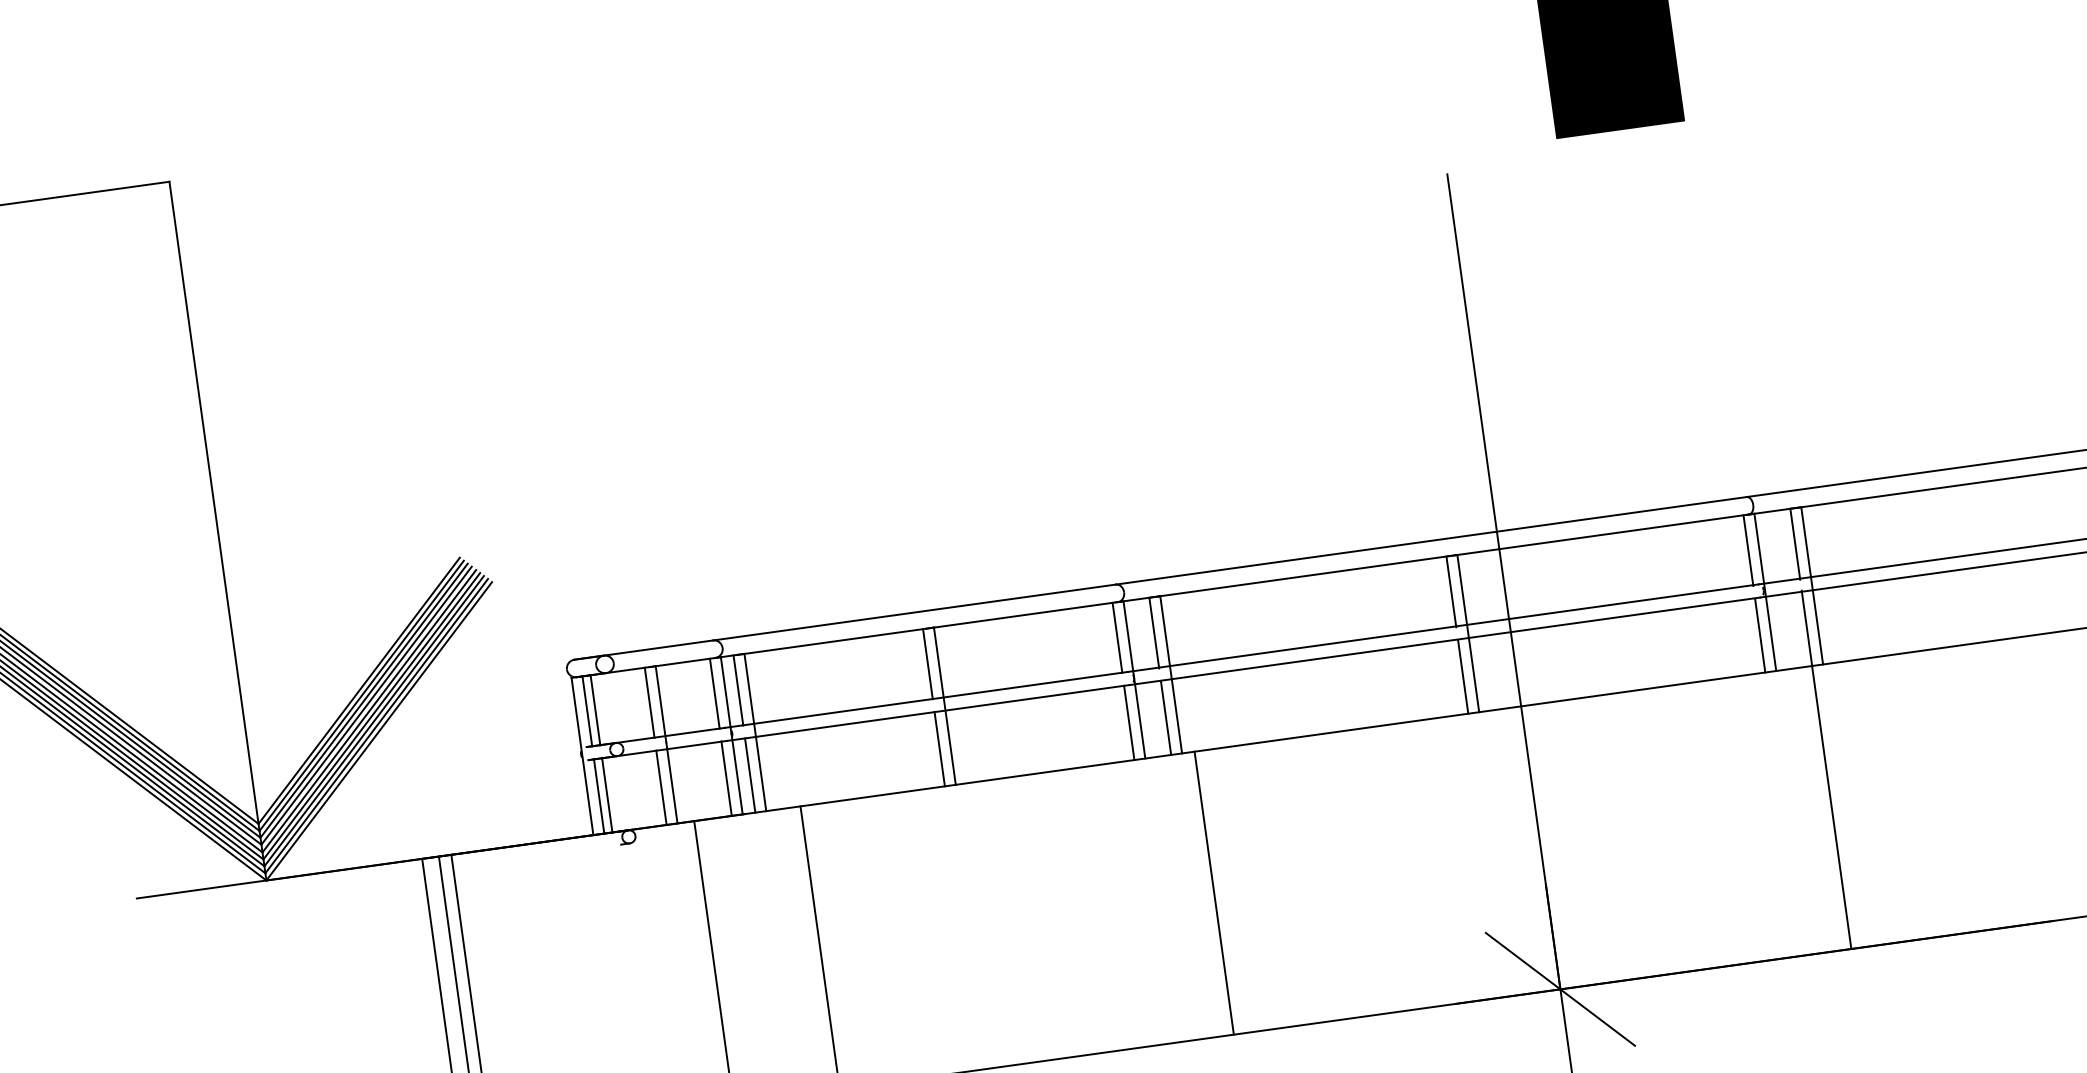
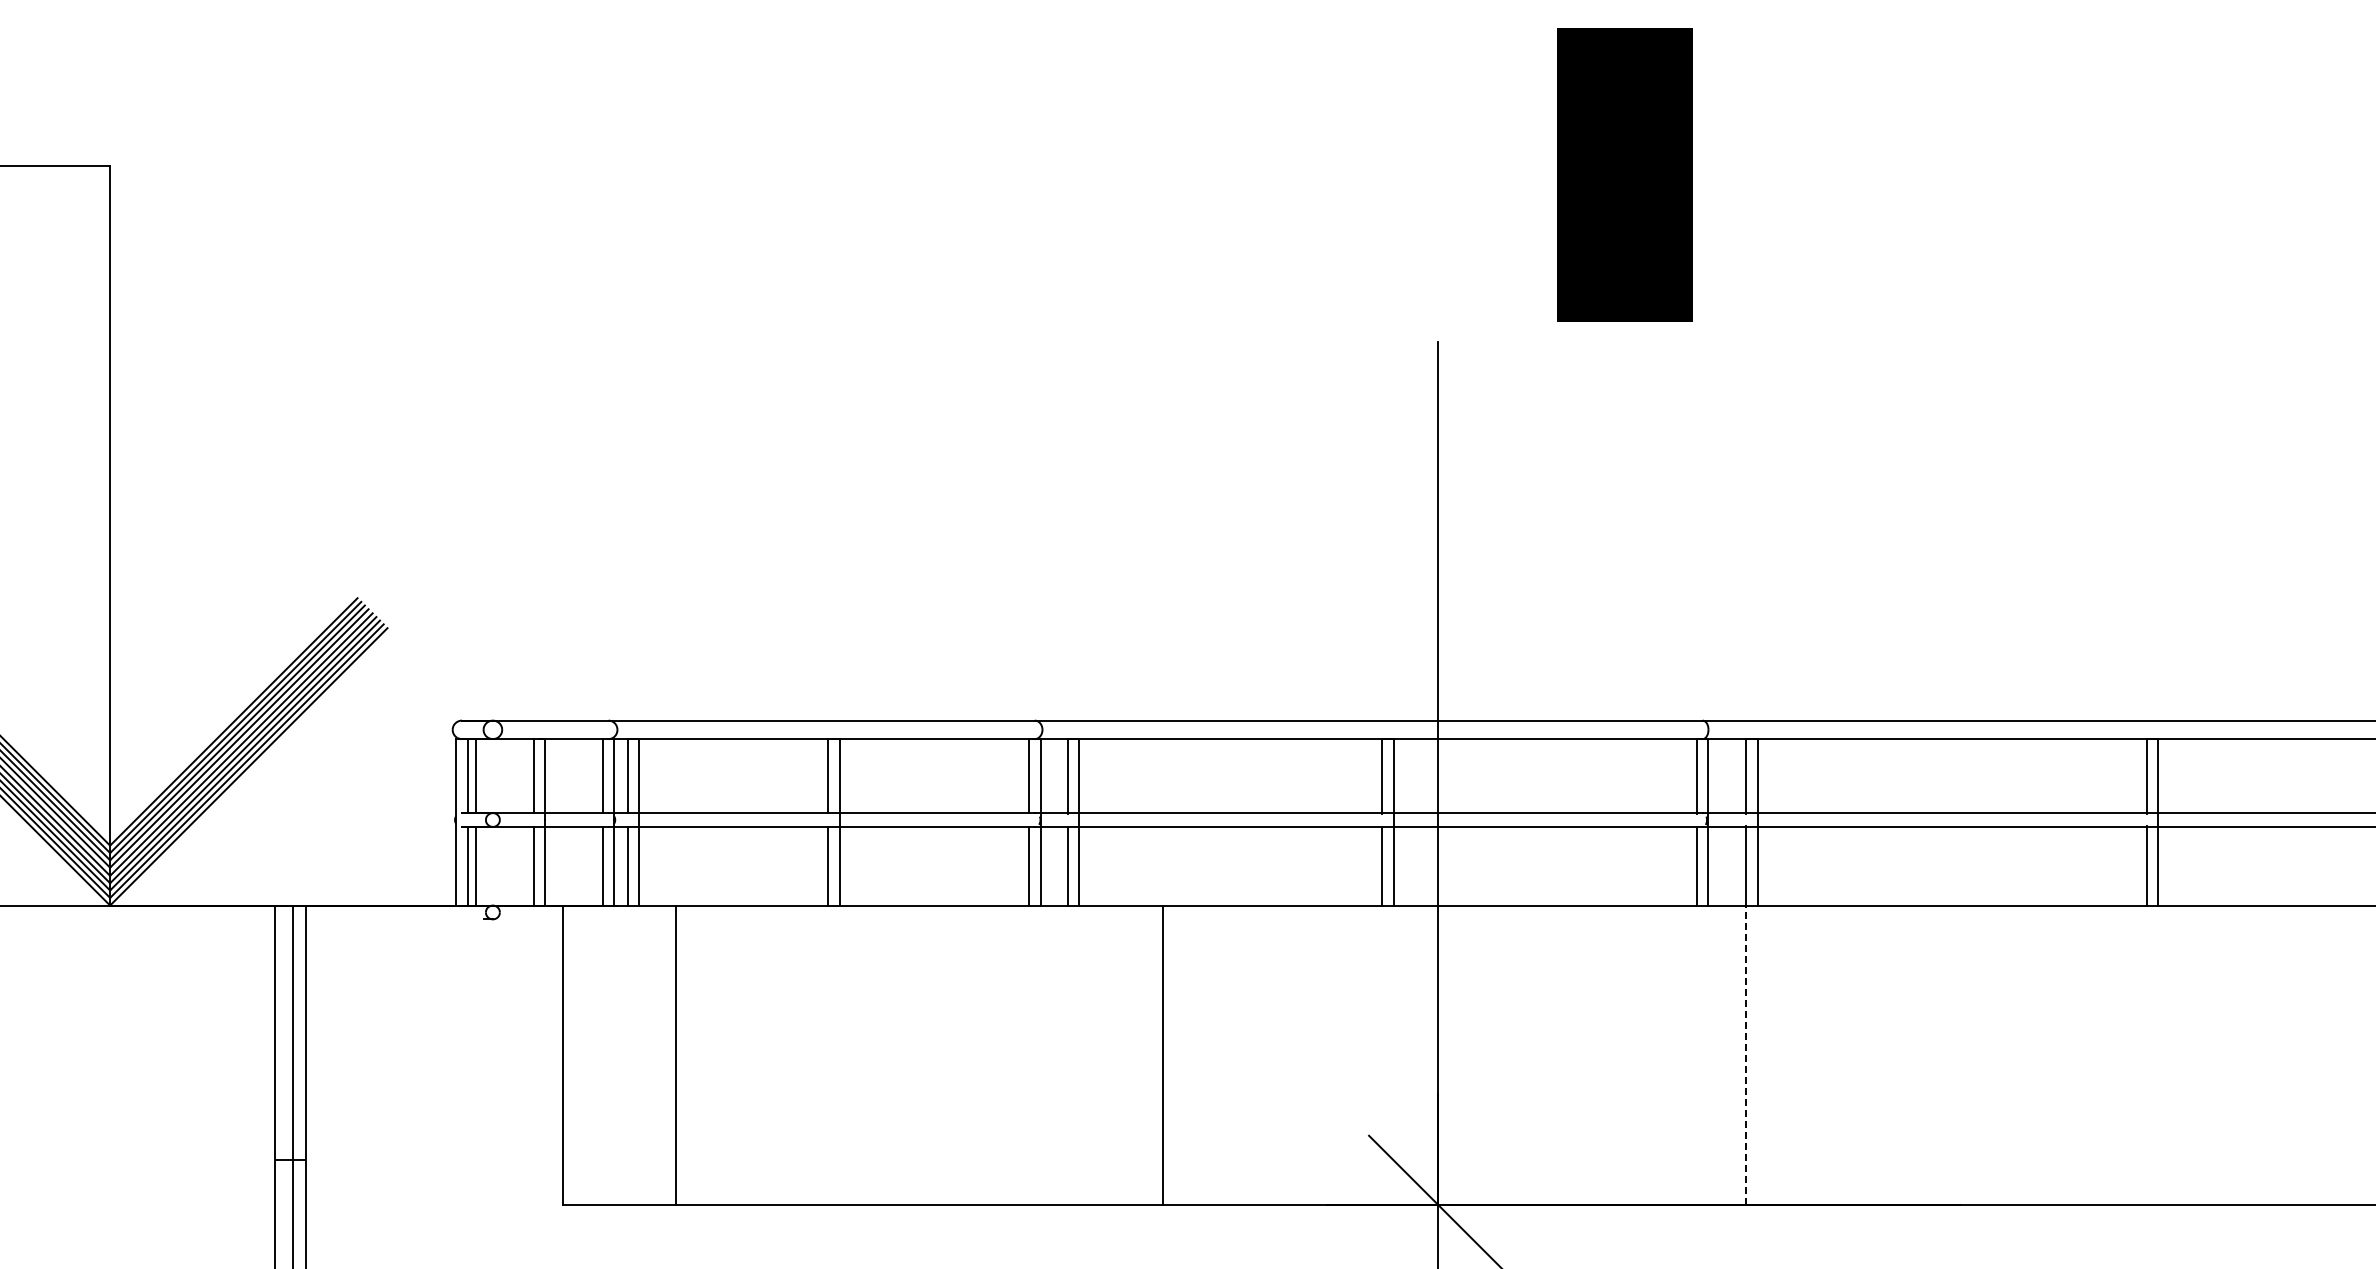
line: (1831, 807) -> (1746, 1055), solid -> dashed
line: (1214, 893) -> (1162, 1055), moved

